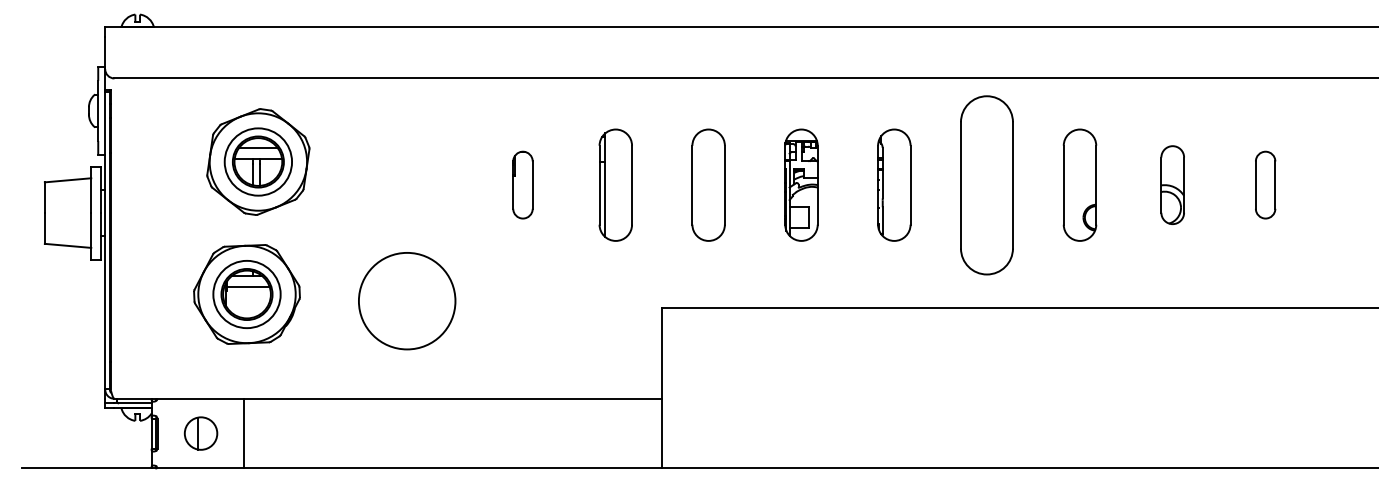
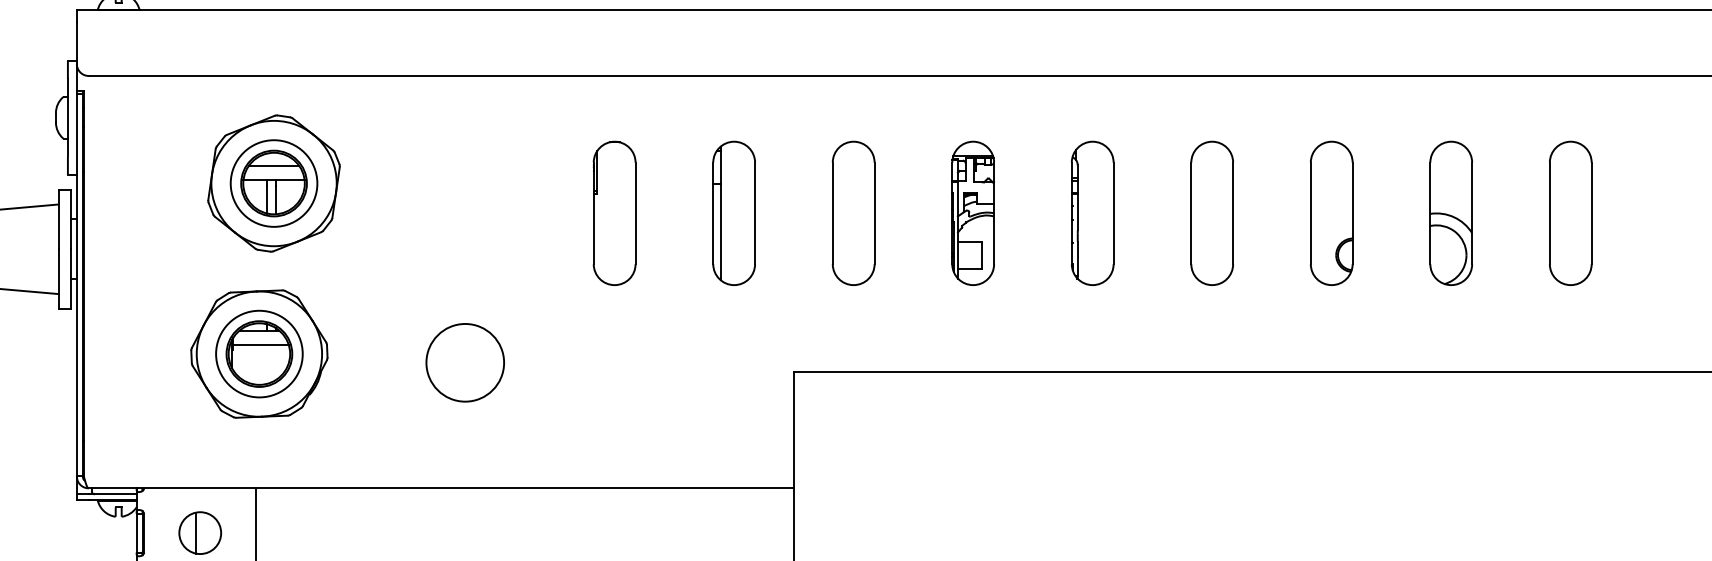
part: (522, 184) -> (614, 212), size x1.67
part: (987, 184) -> (1212, 212), size x0.62
part: (1172, 184) -> (1450, 212), size x1.43
part: (1265, 184) -> (1570, 212), size x1.67
circle: (406, 301) -> (464, 363), size x0.62

